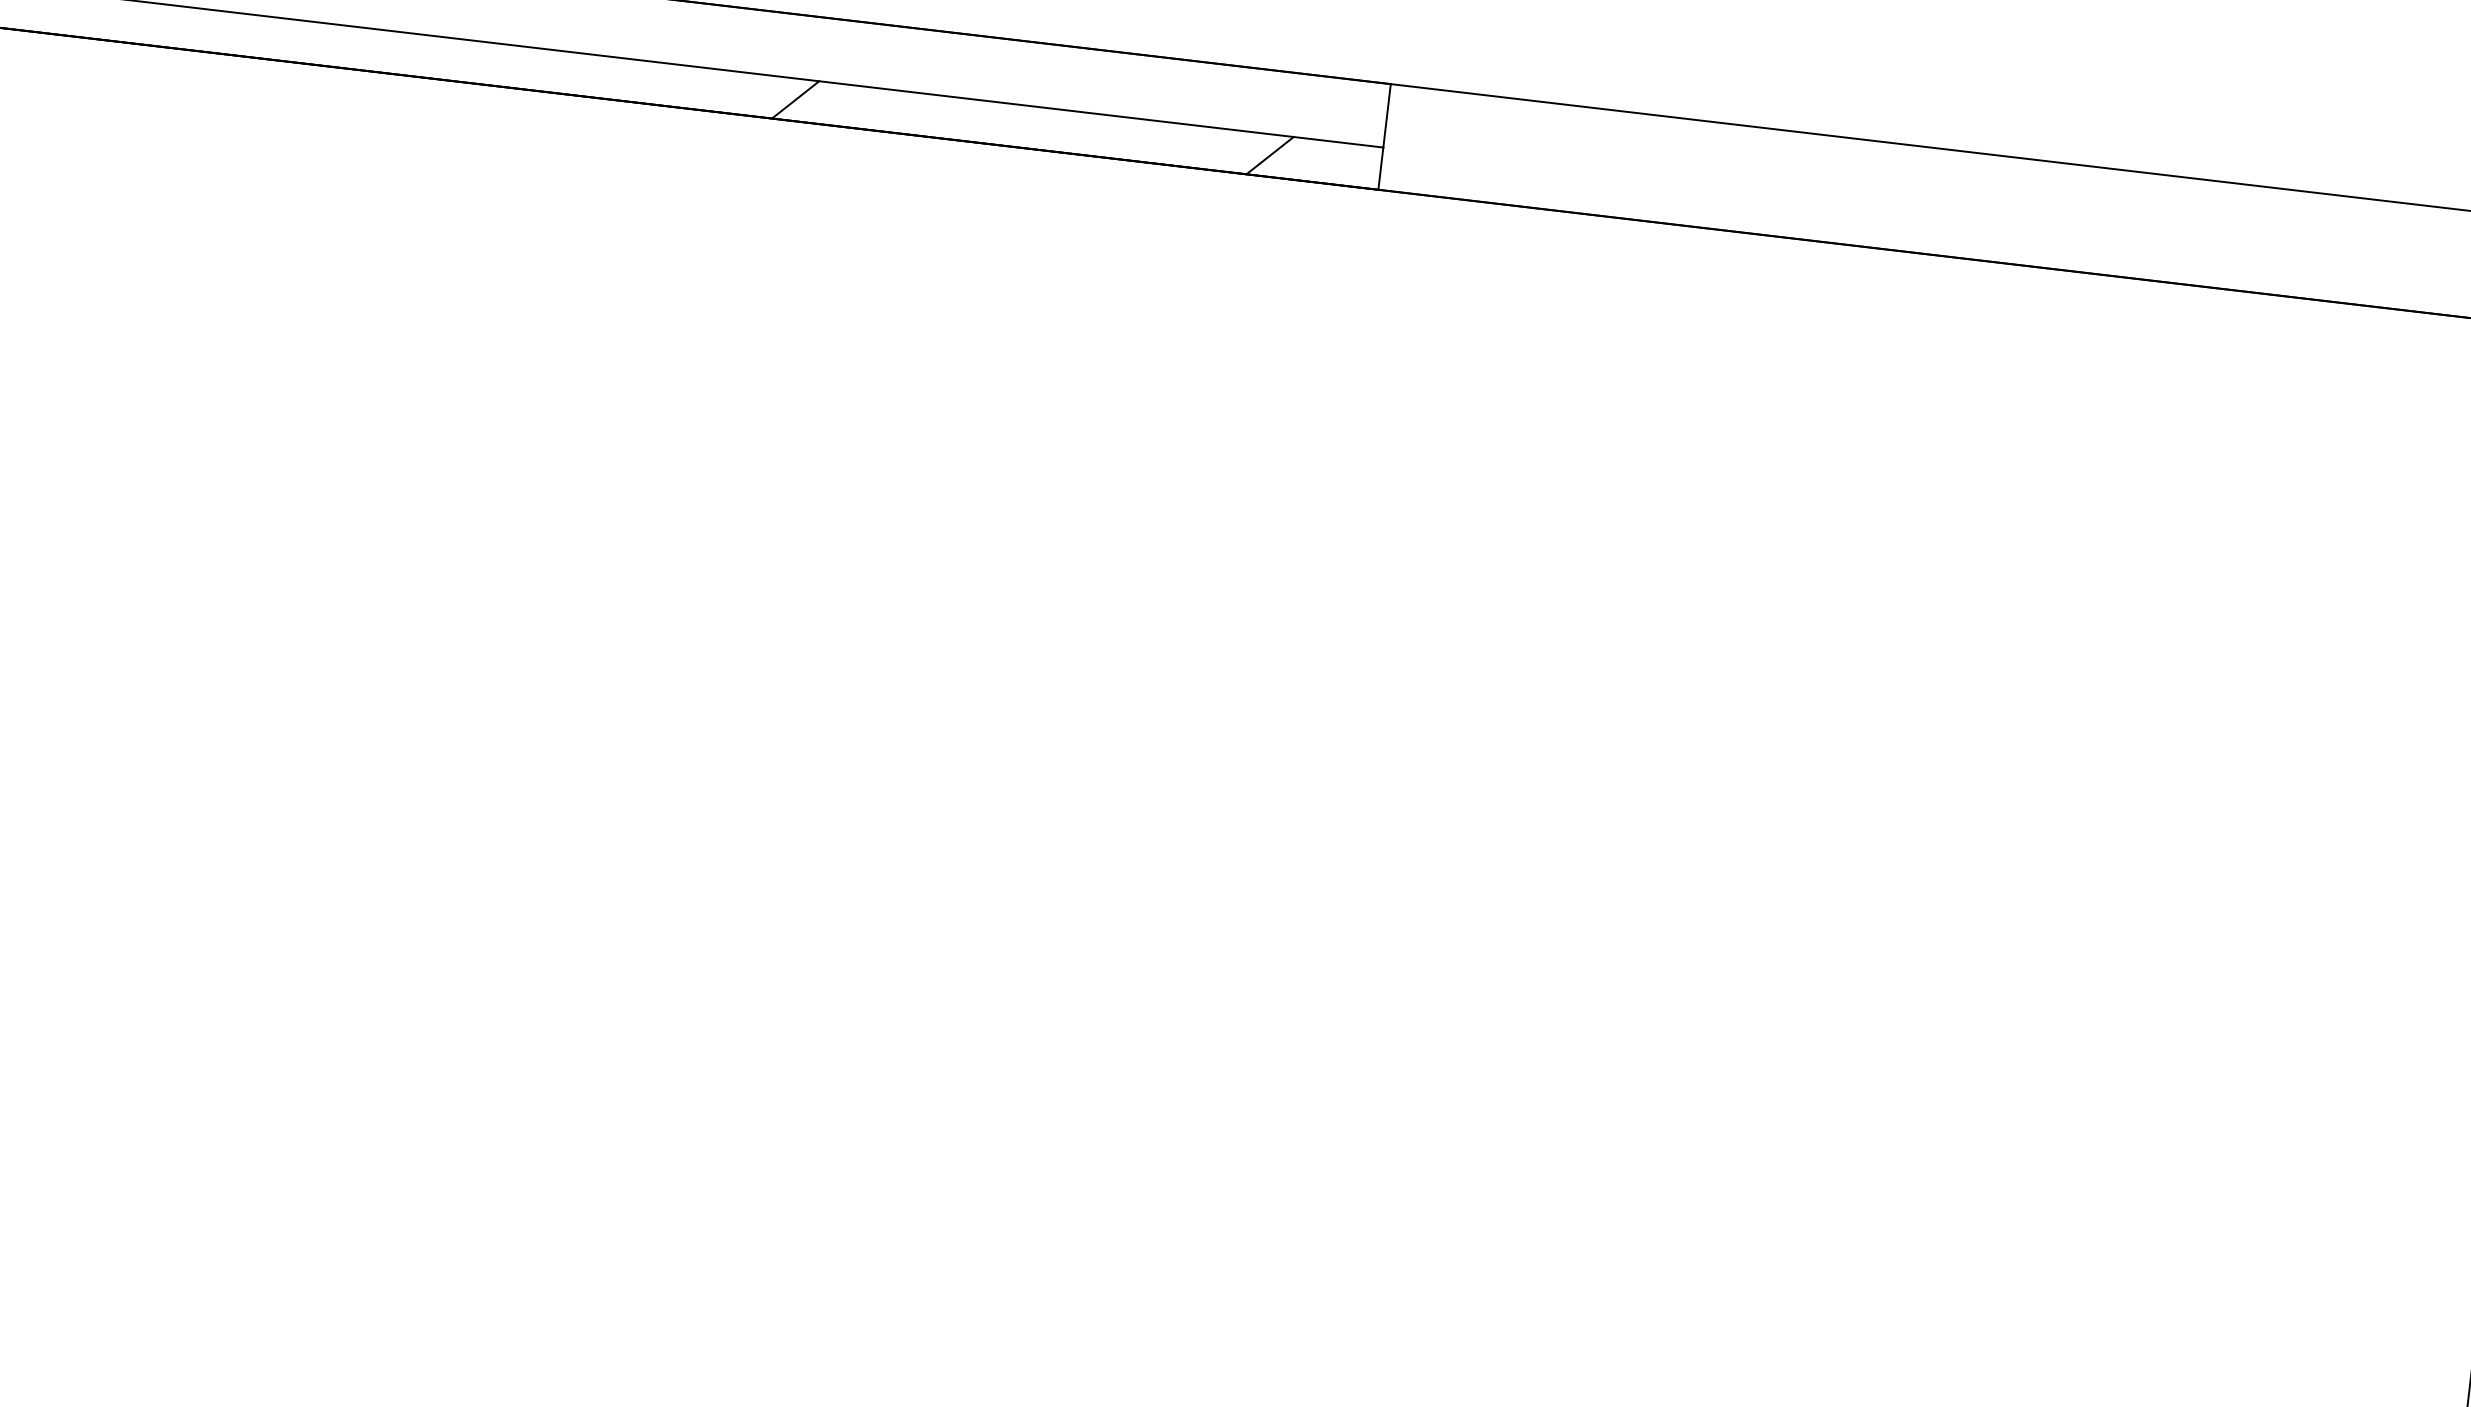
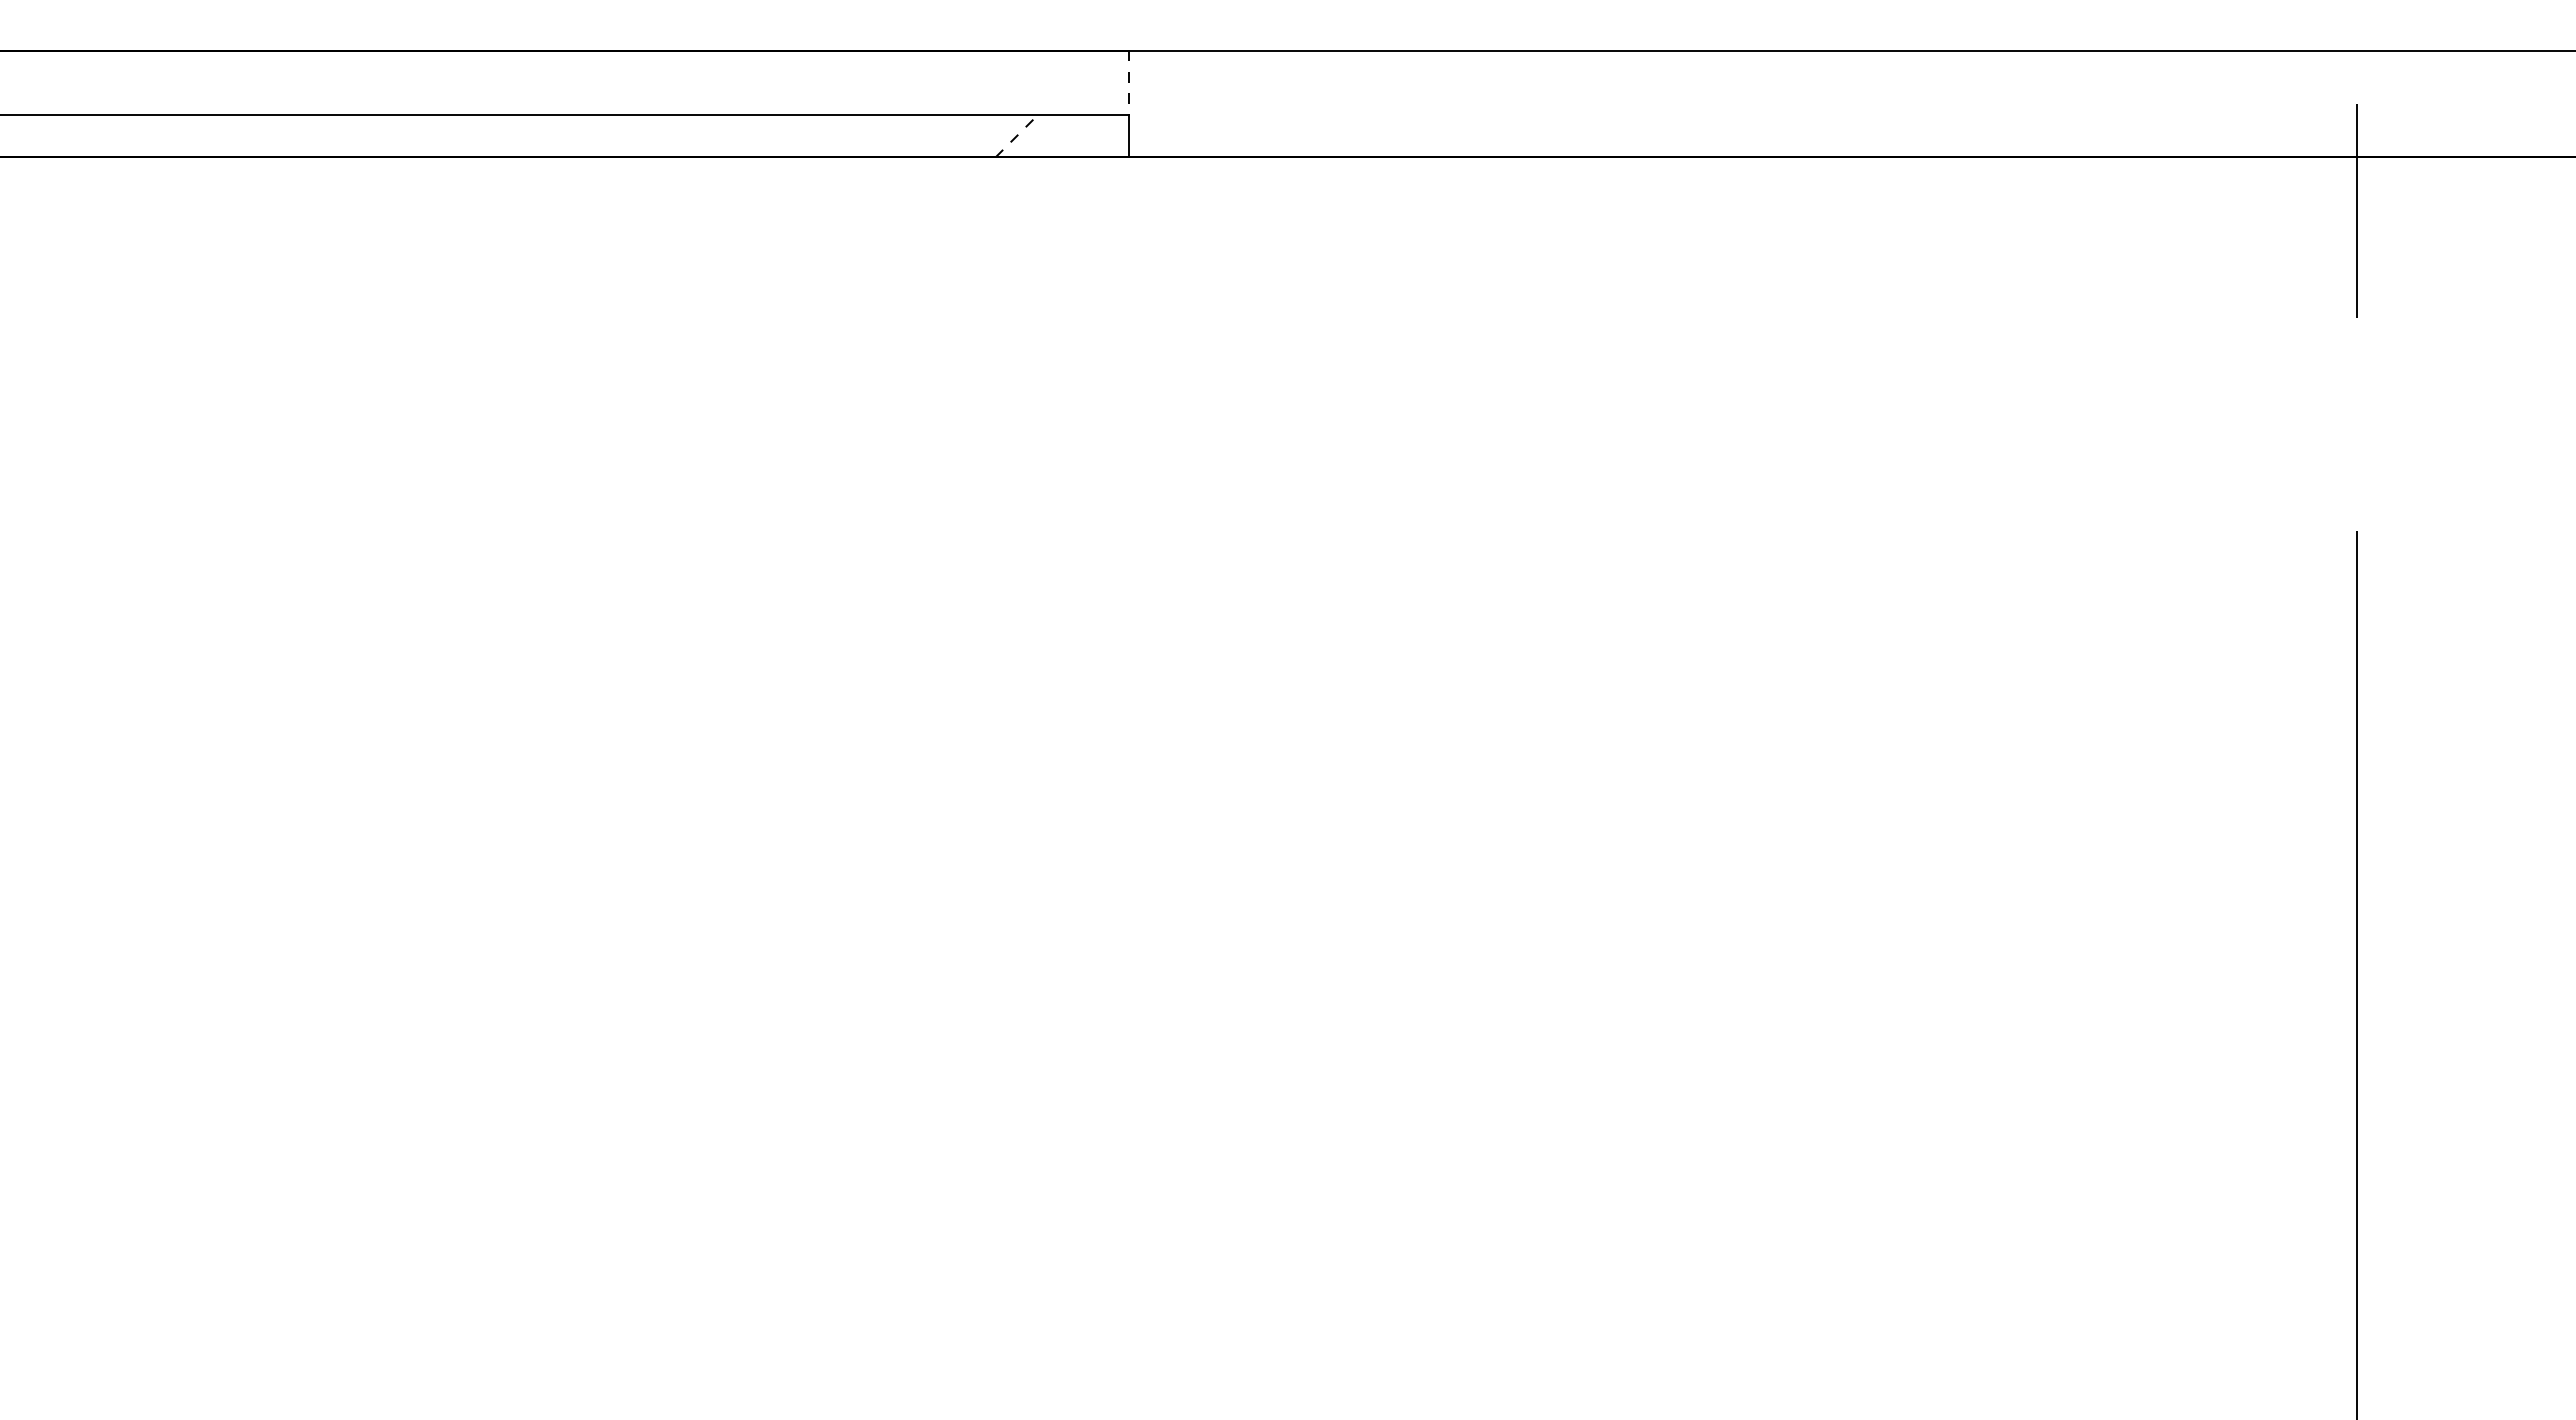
line: (795, 99) -> (537, 135), removed
line: (1386, 116) -> (1128, 83), solid -> dashed
line: (1270, 155) -> (1017, 135), solid -> dashed

